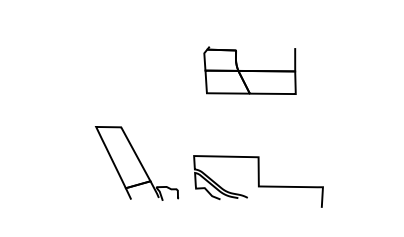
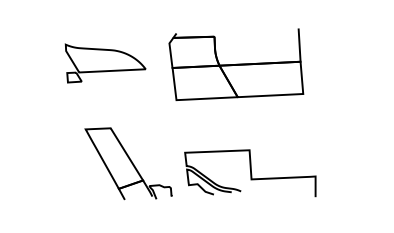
part: (120, 59) -> (106, 60), added
part: (249, 70) -> (235, 64), size x1.43

